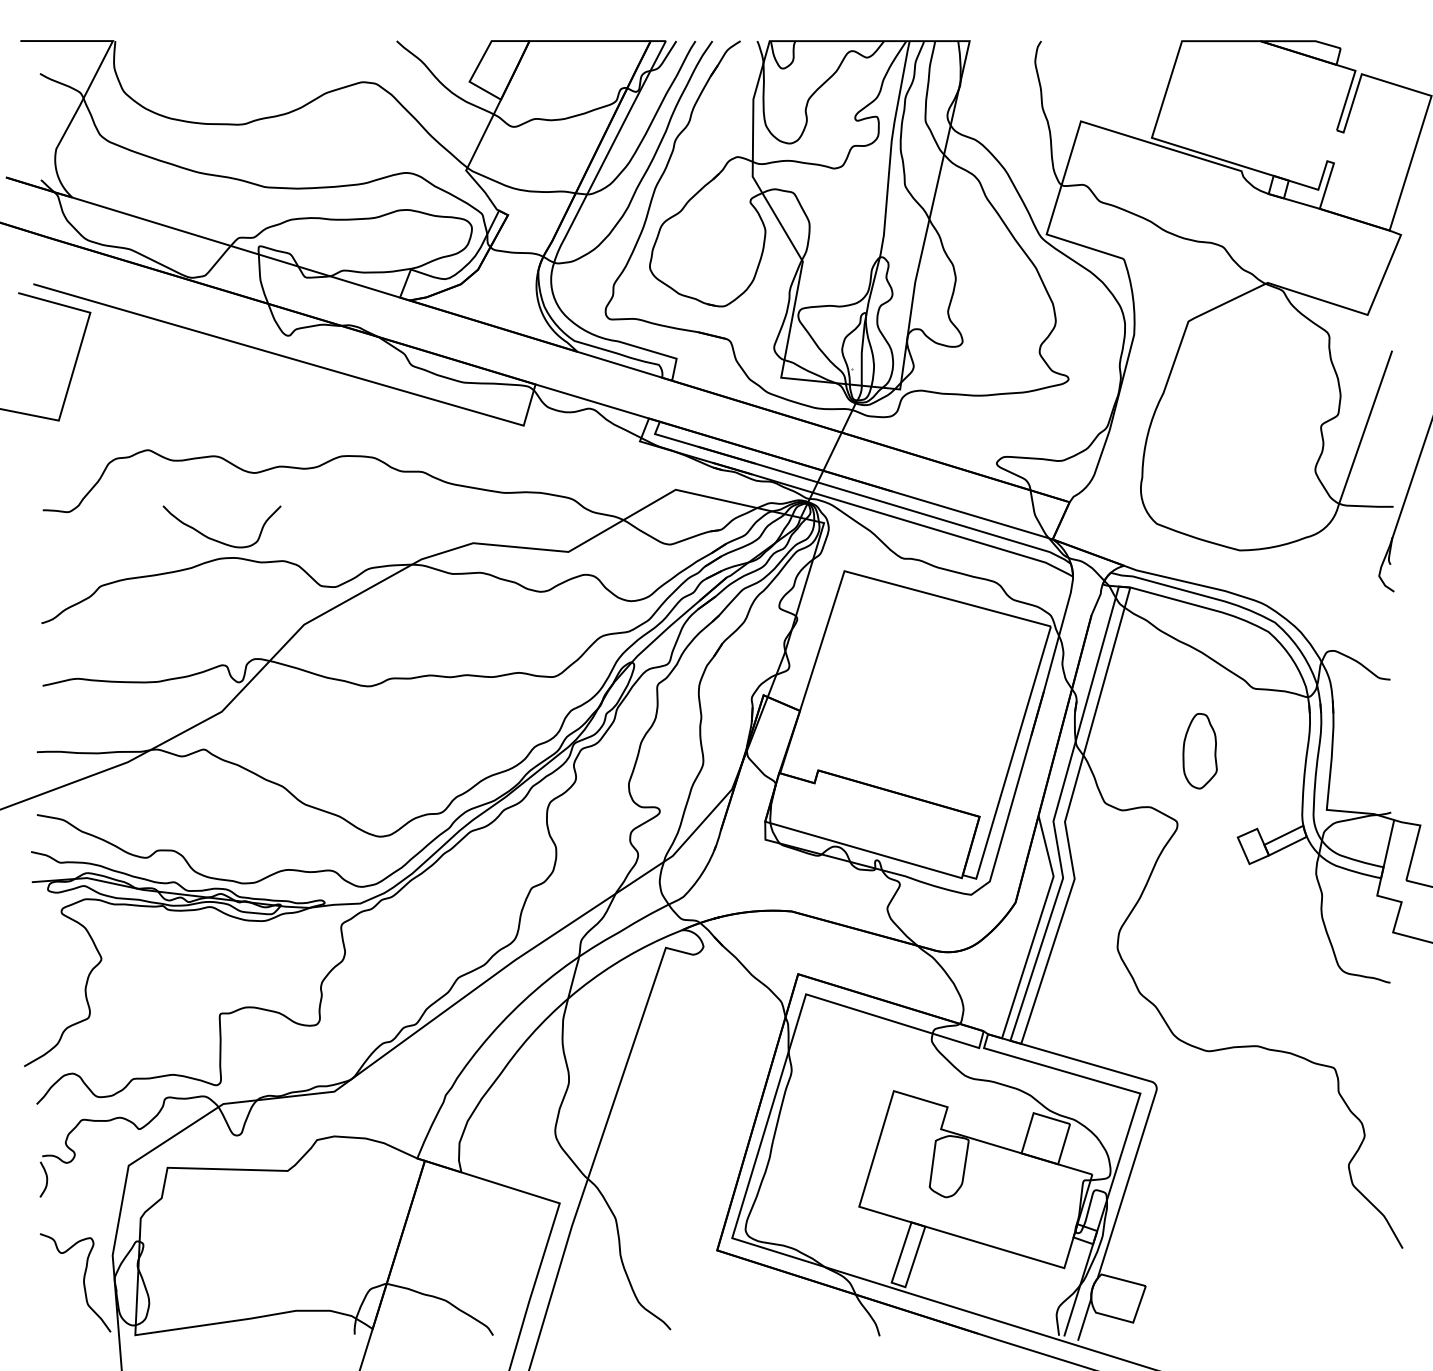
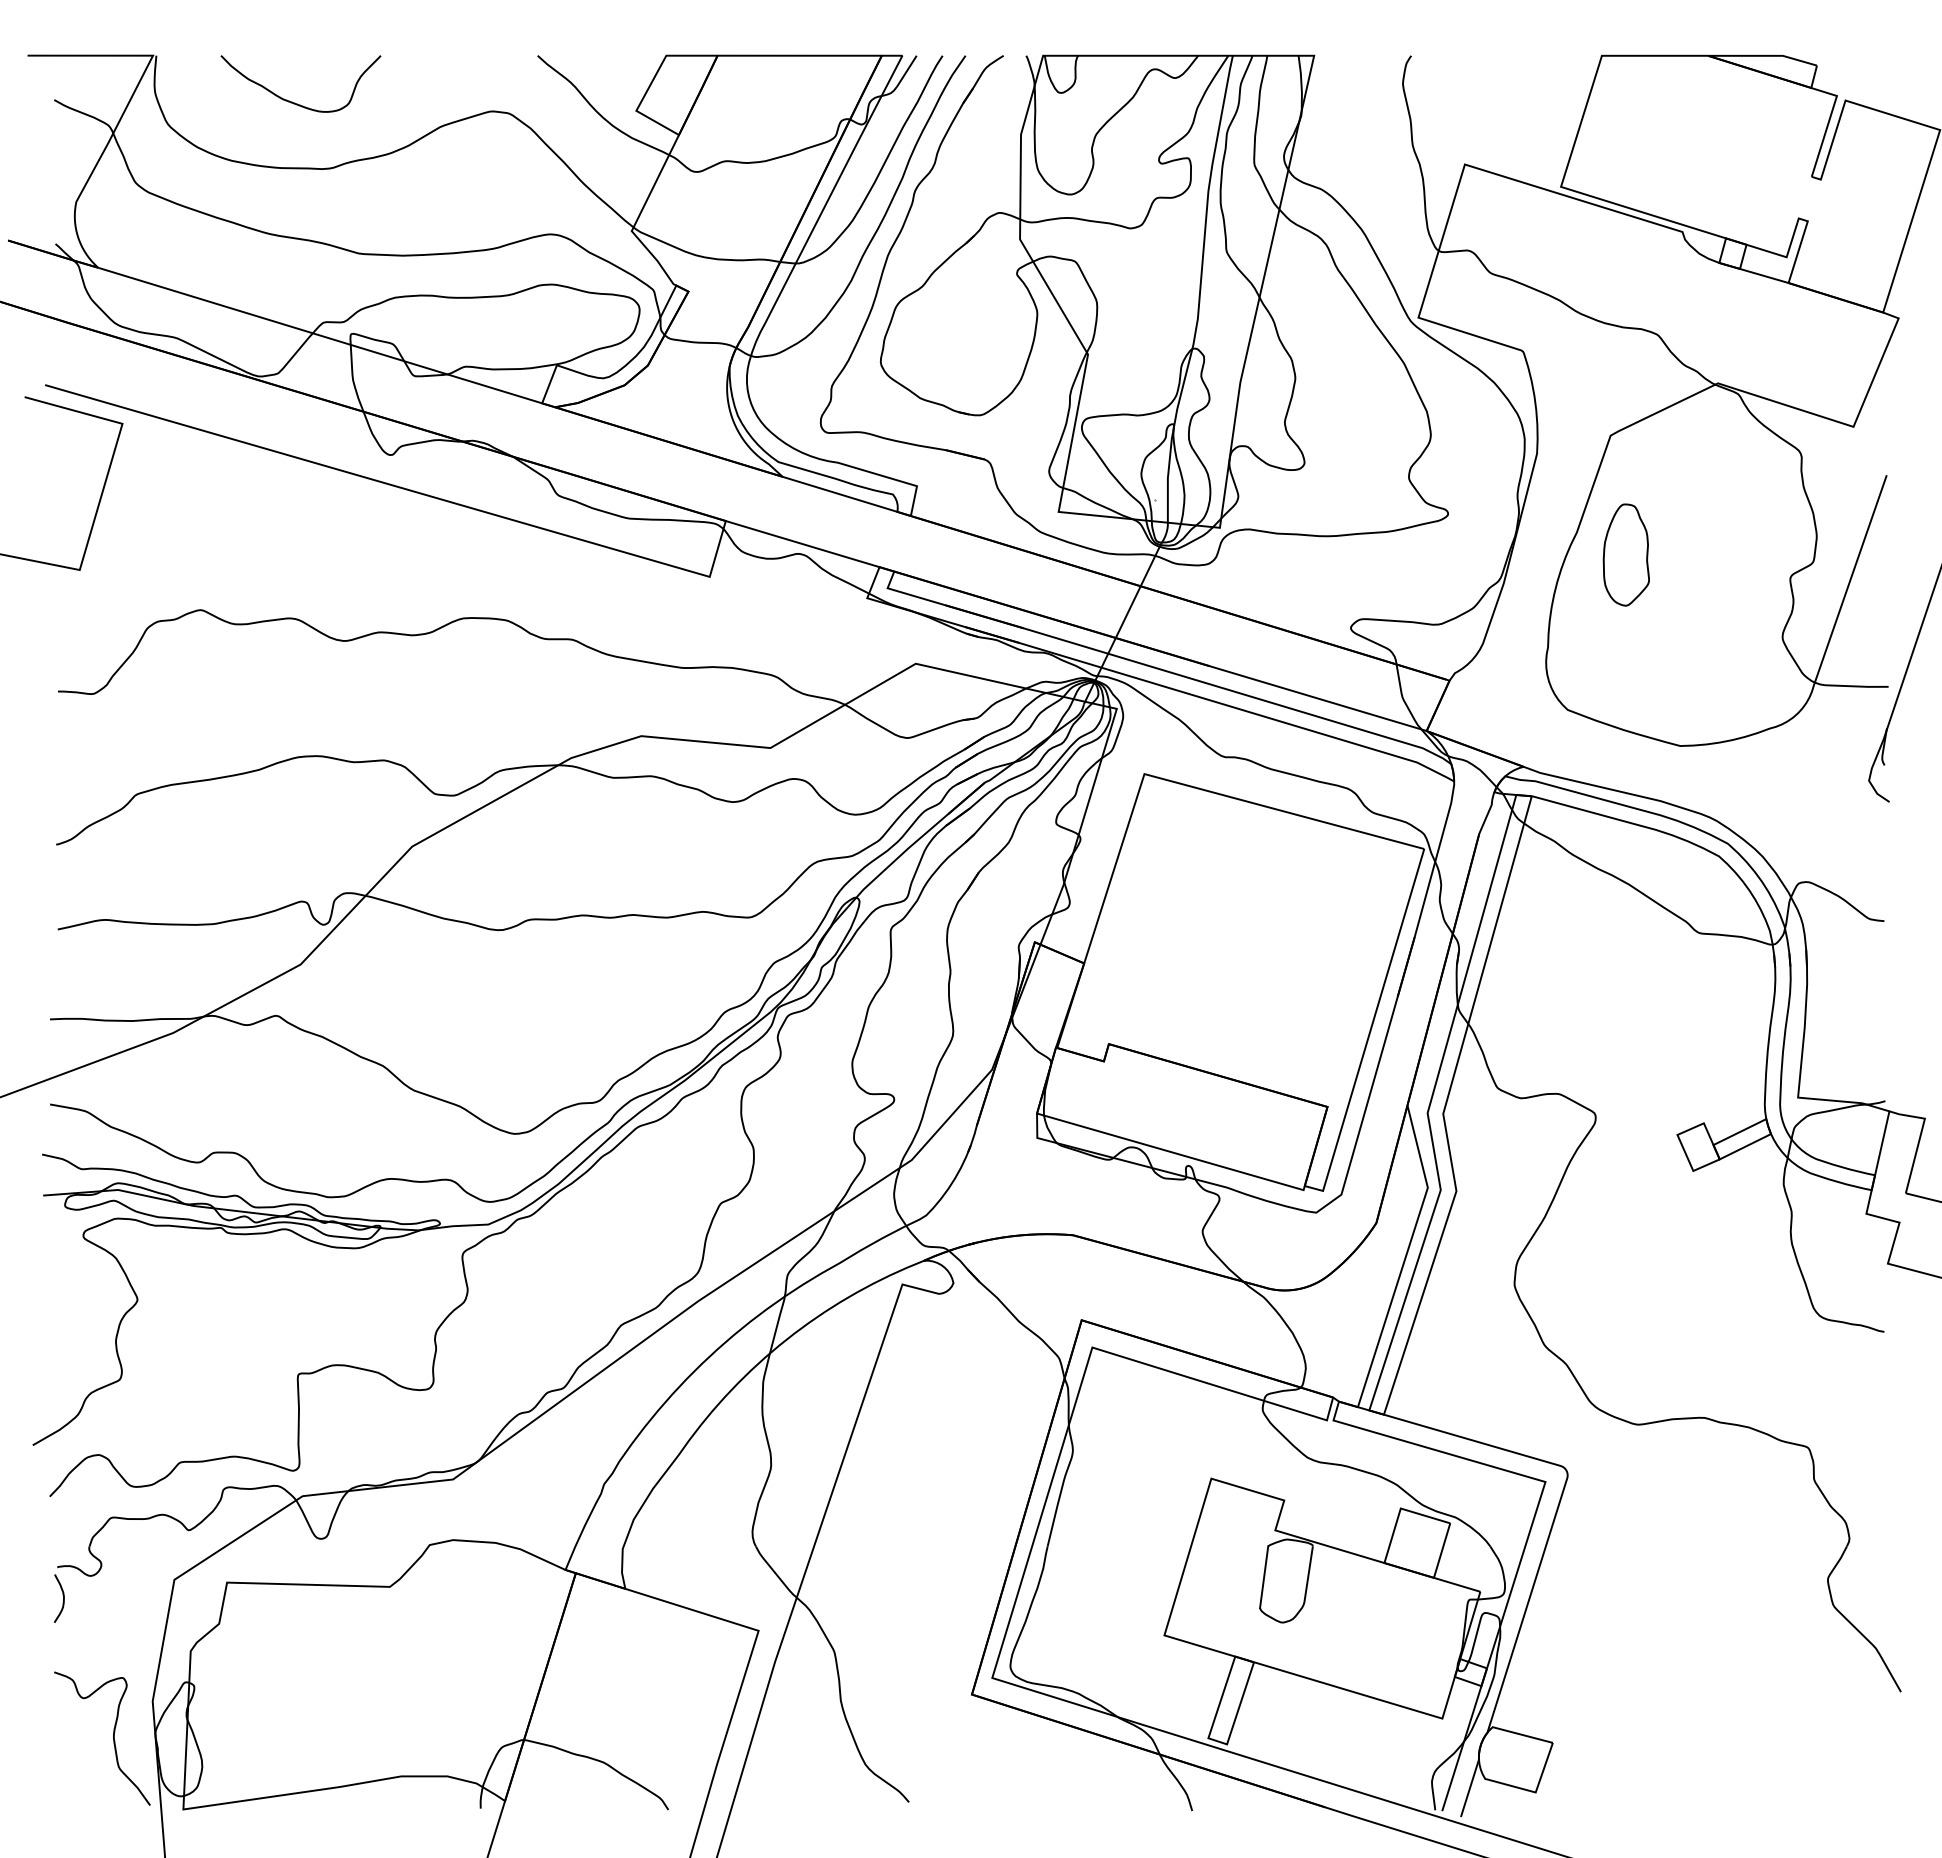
curve: (215, 539) -> (292, 101), moved
part: (1199, 750) -> (1625, 554), moved

